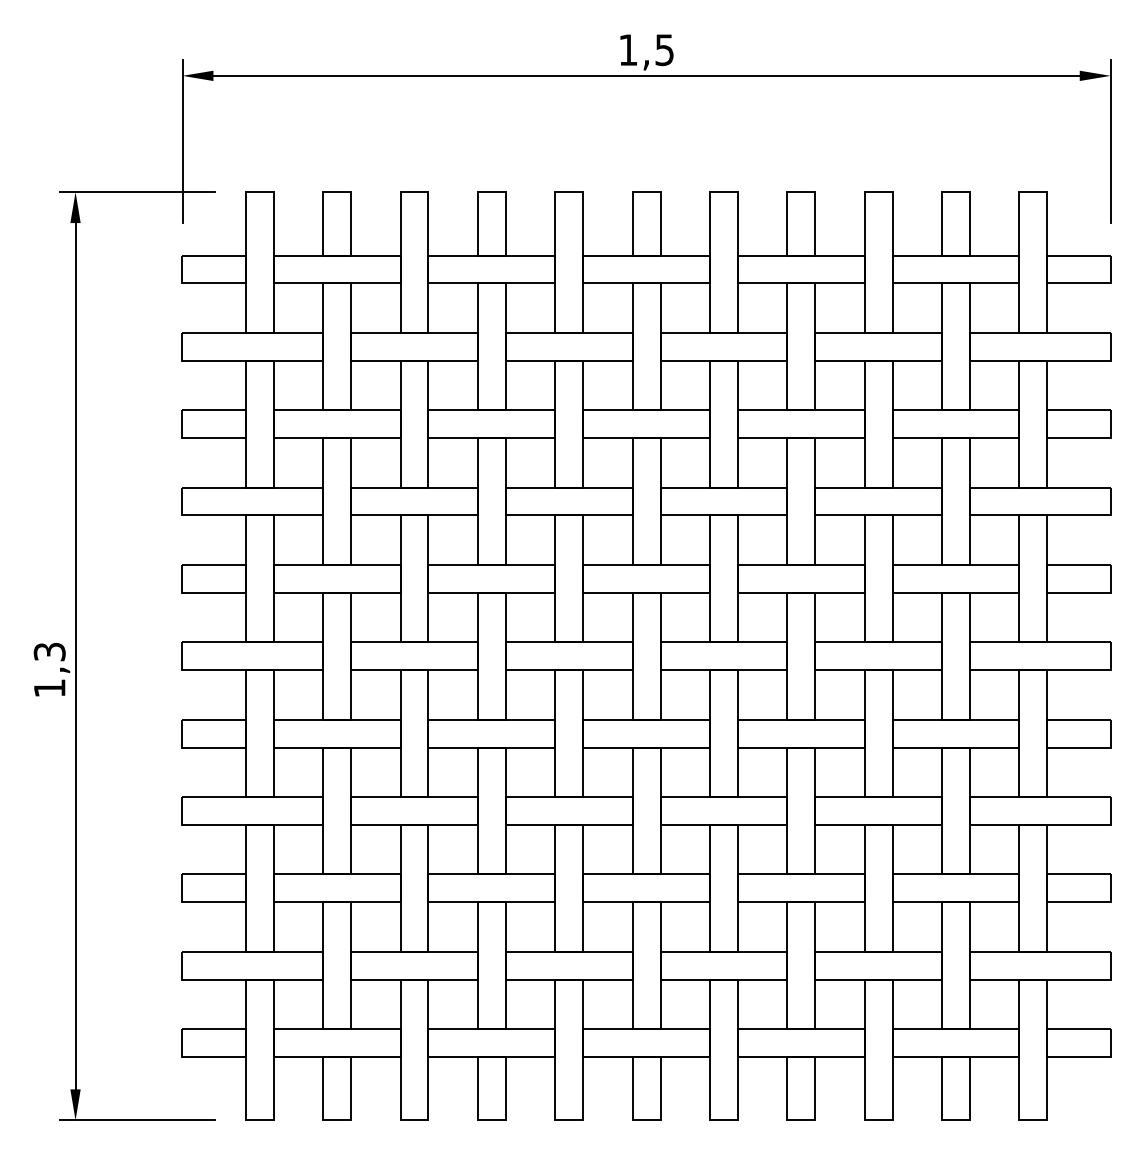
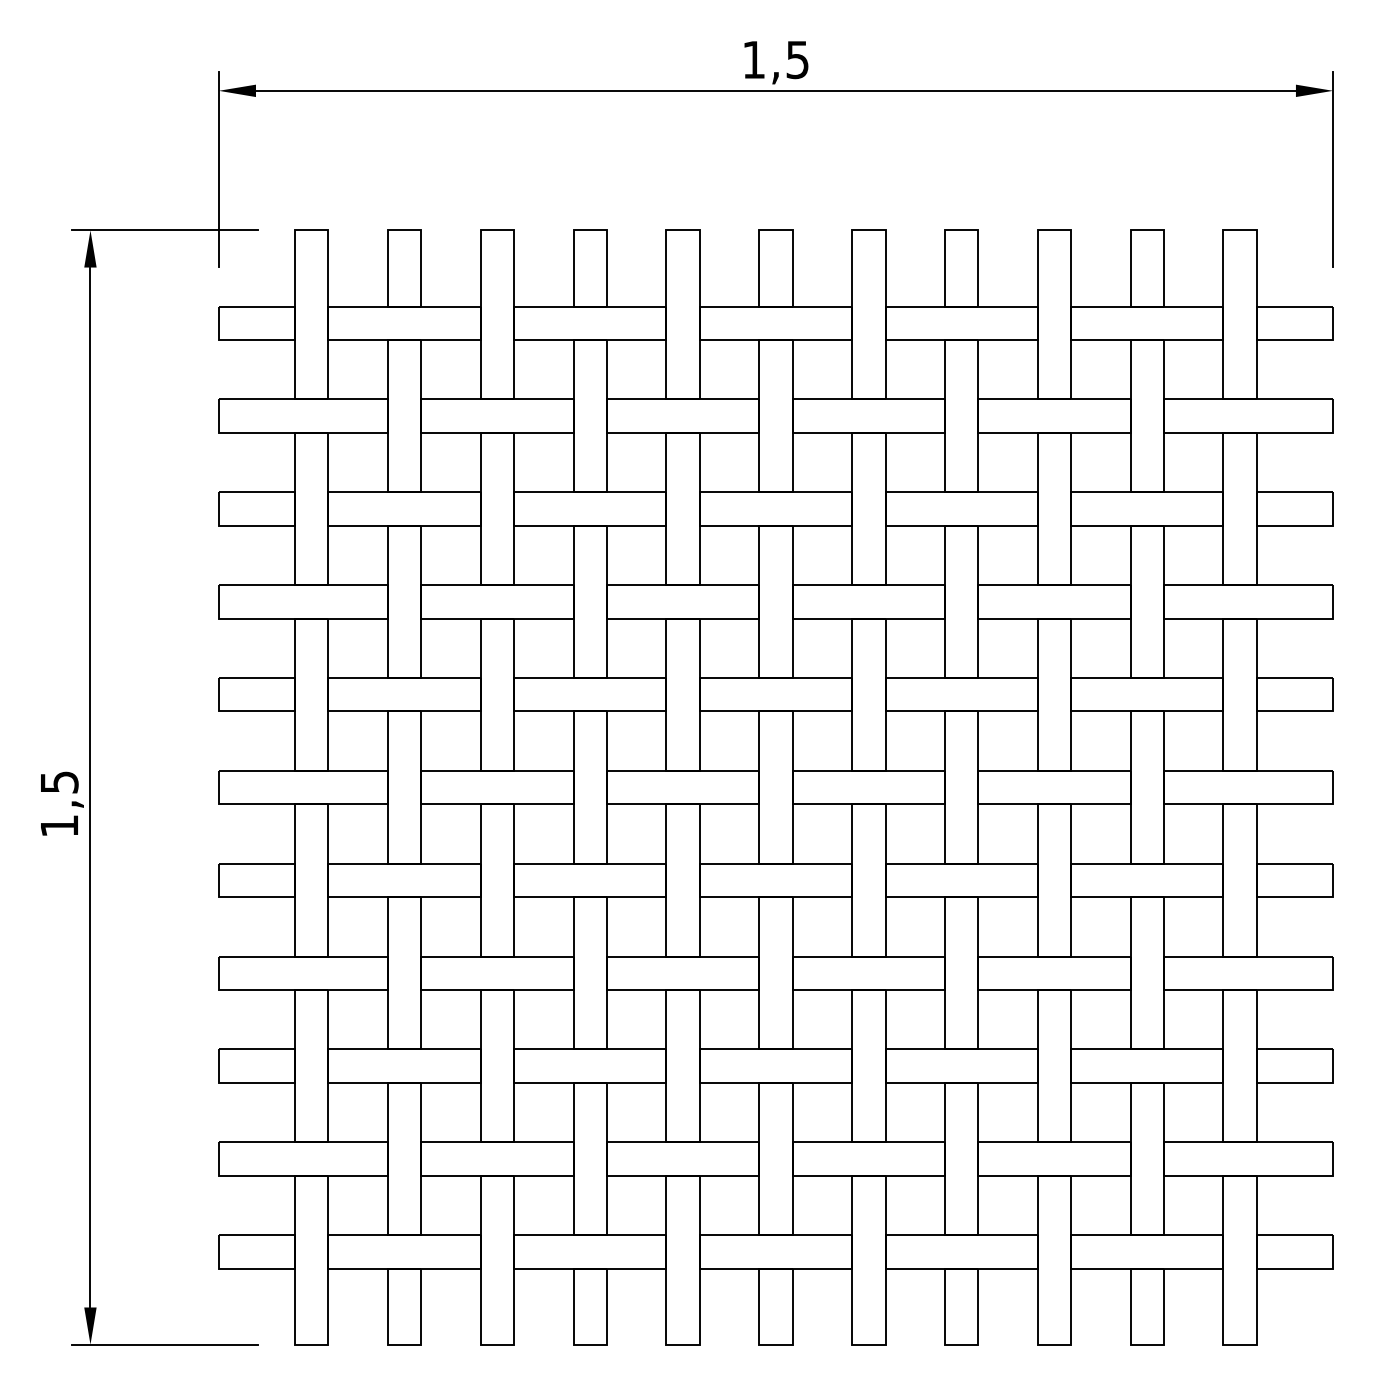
text: (48, 651) -> (57, 781), 1,3 -> 1,5

